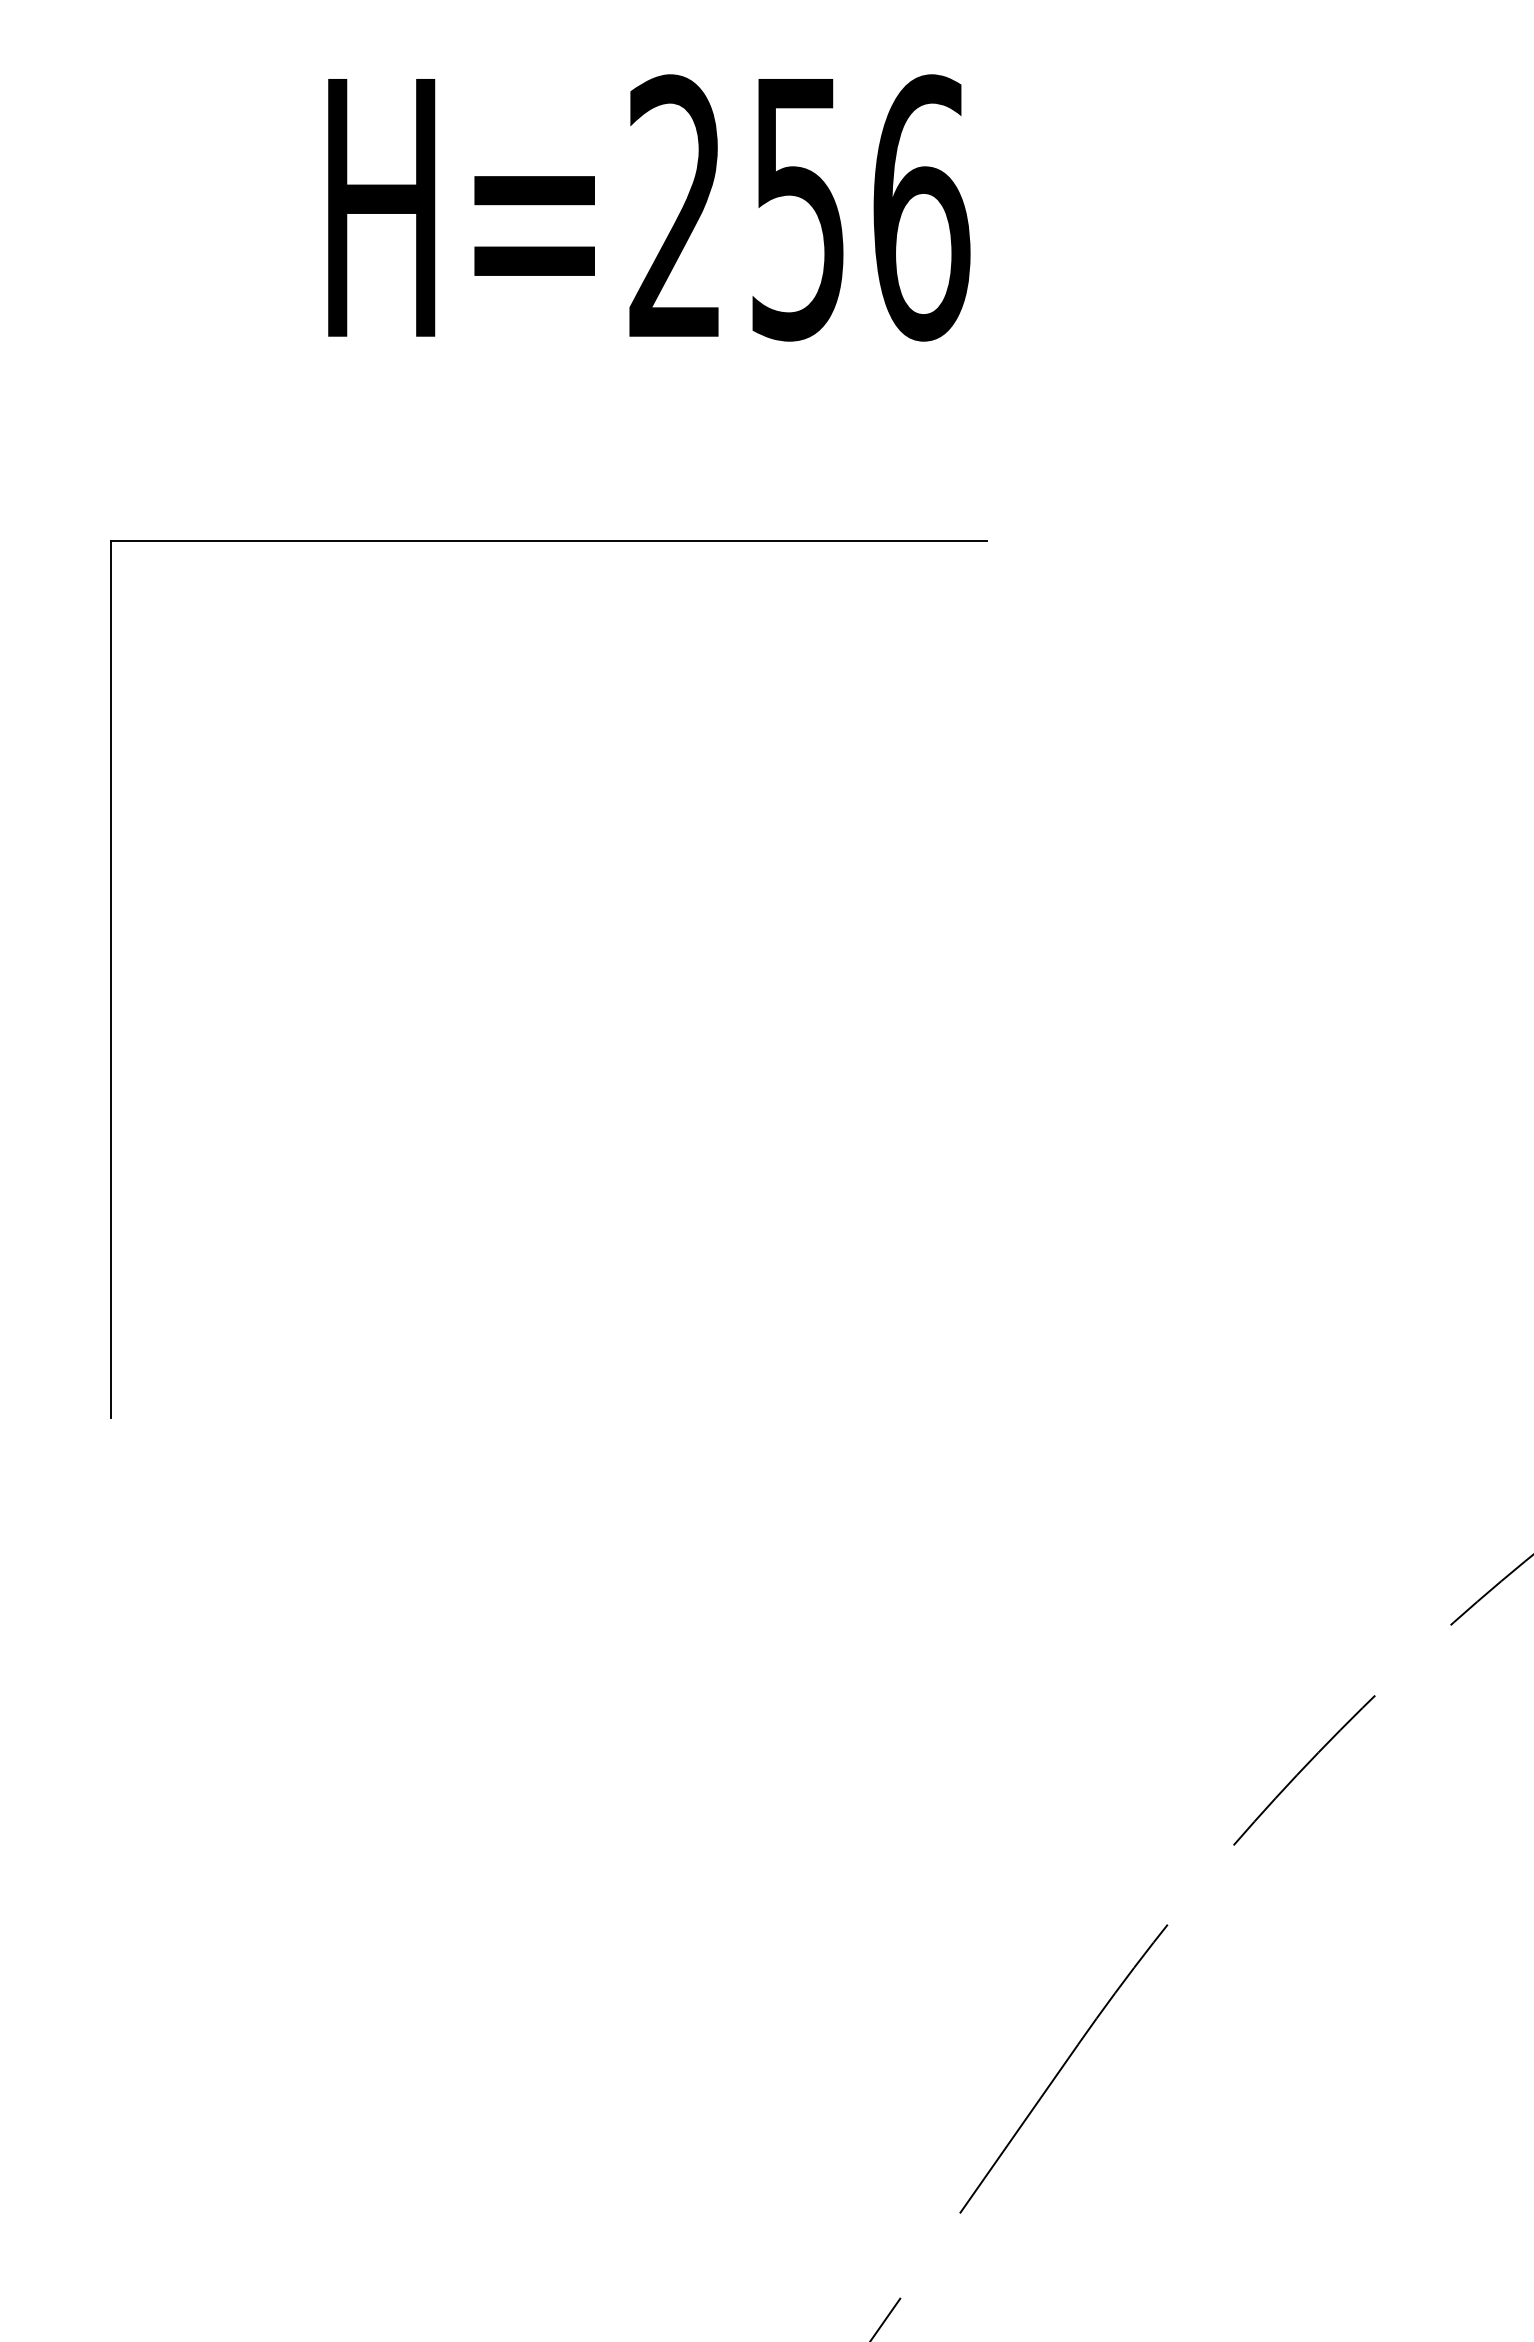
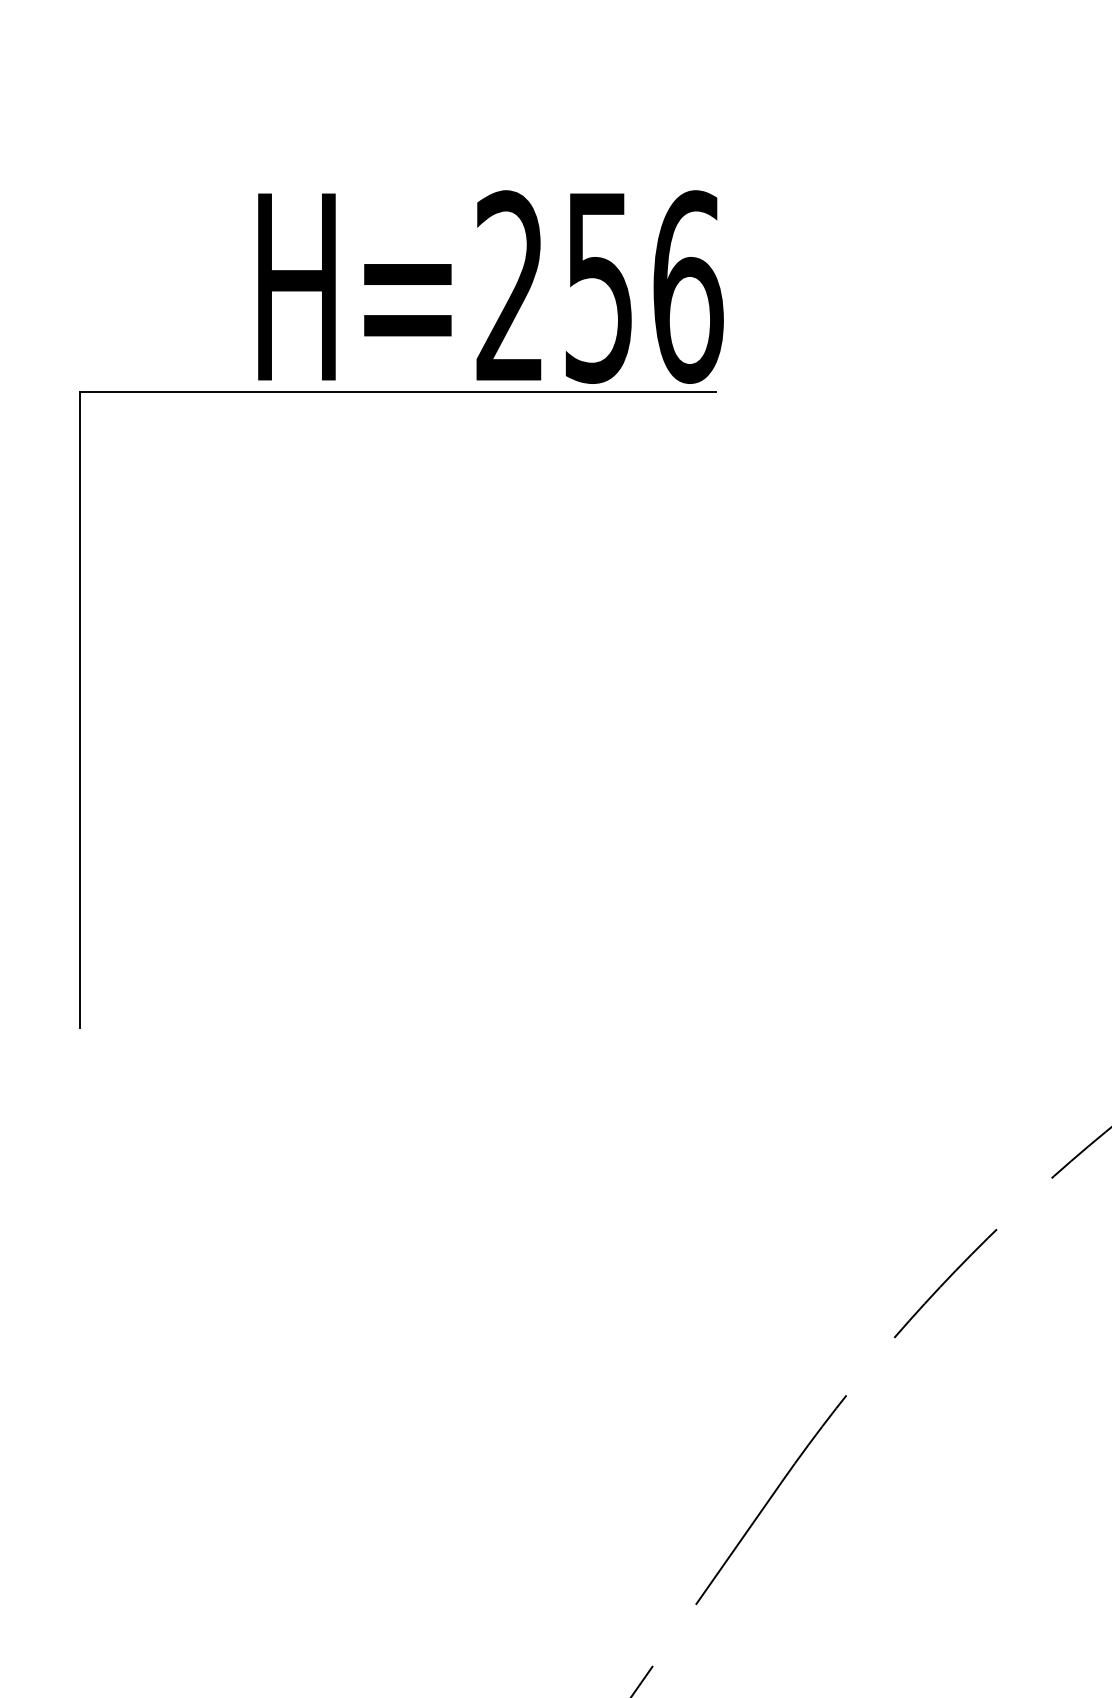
text: (649, 207) -> (491, 286), moved

